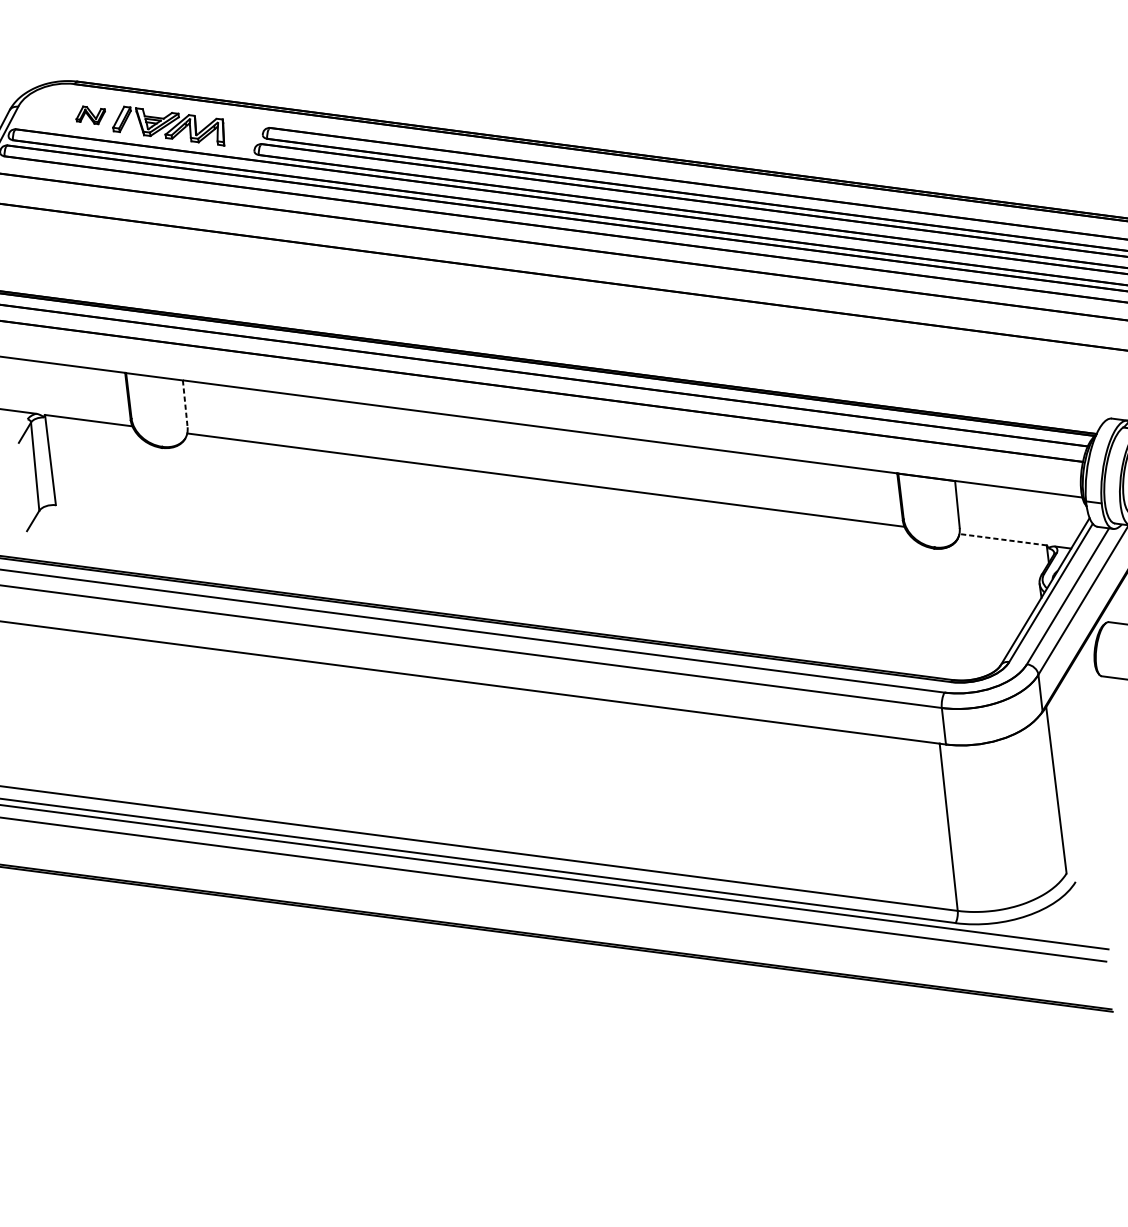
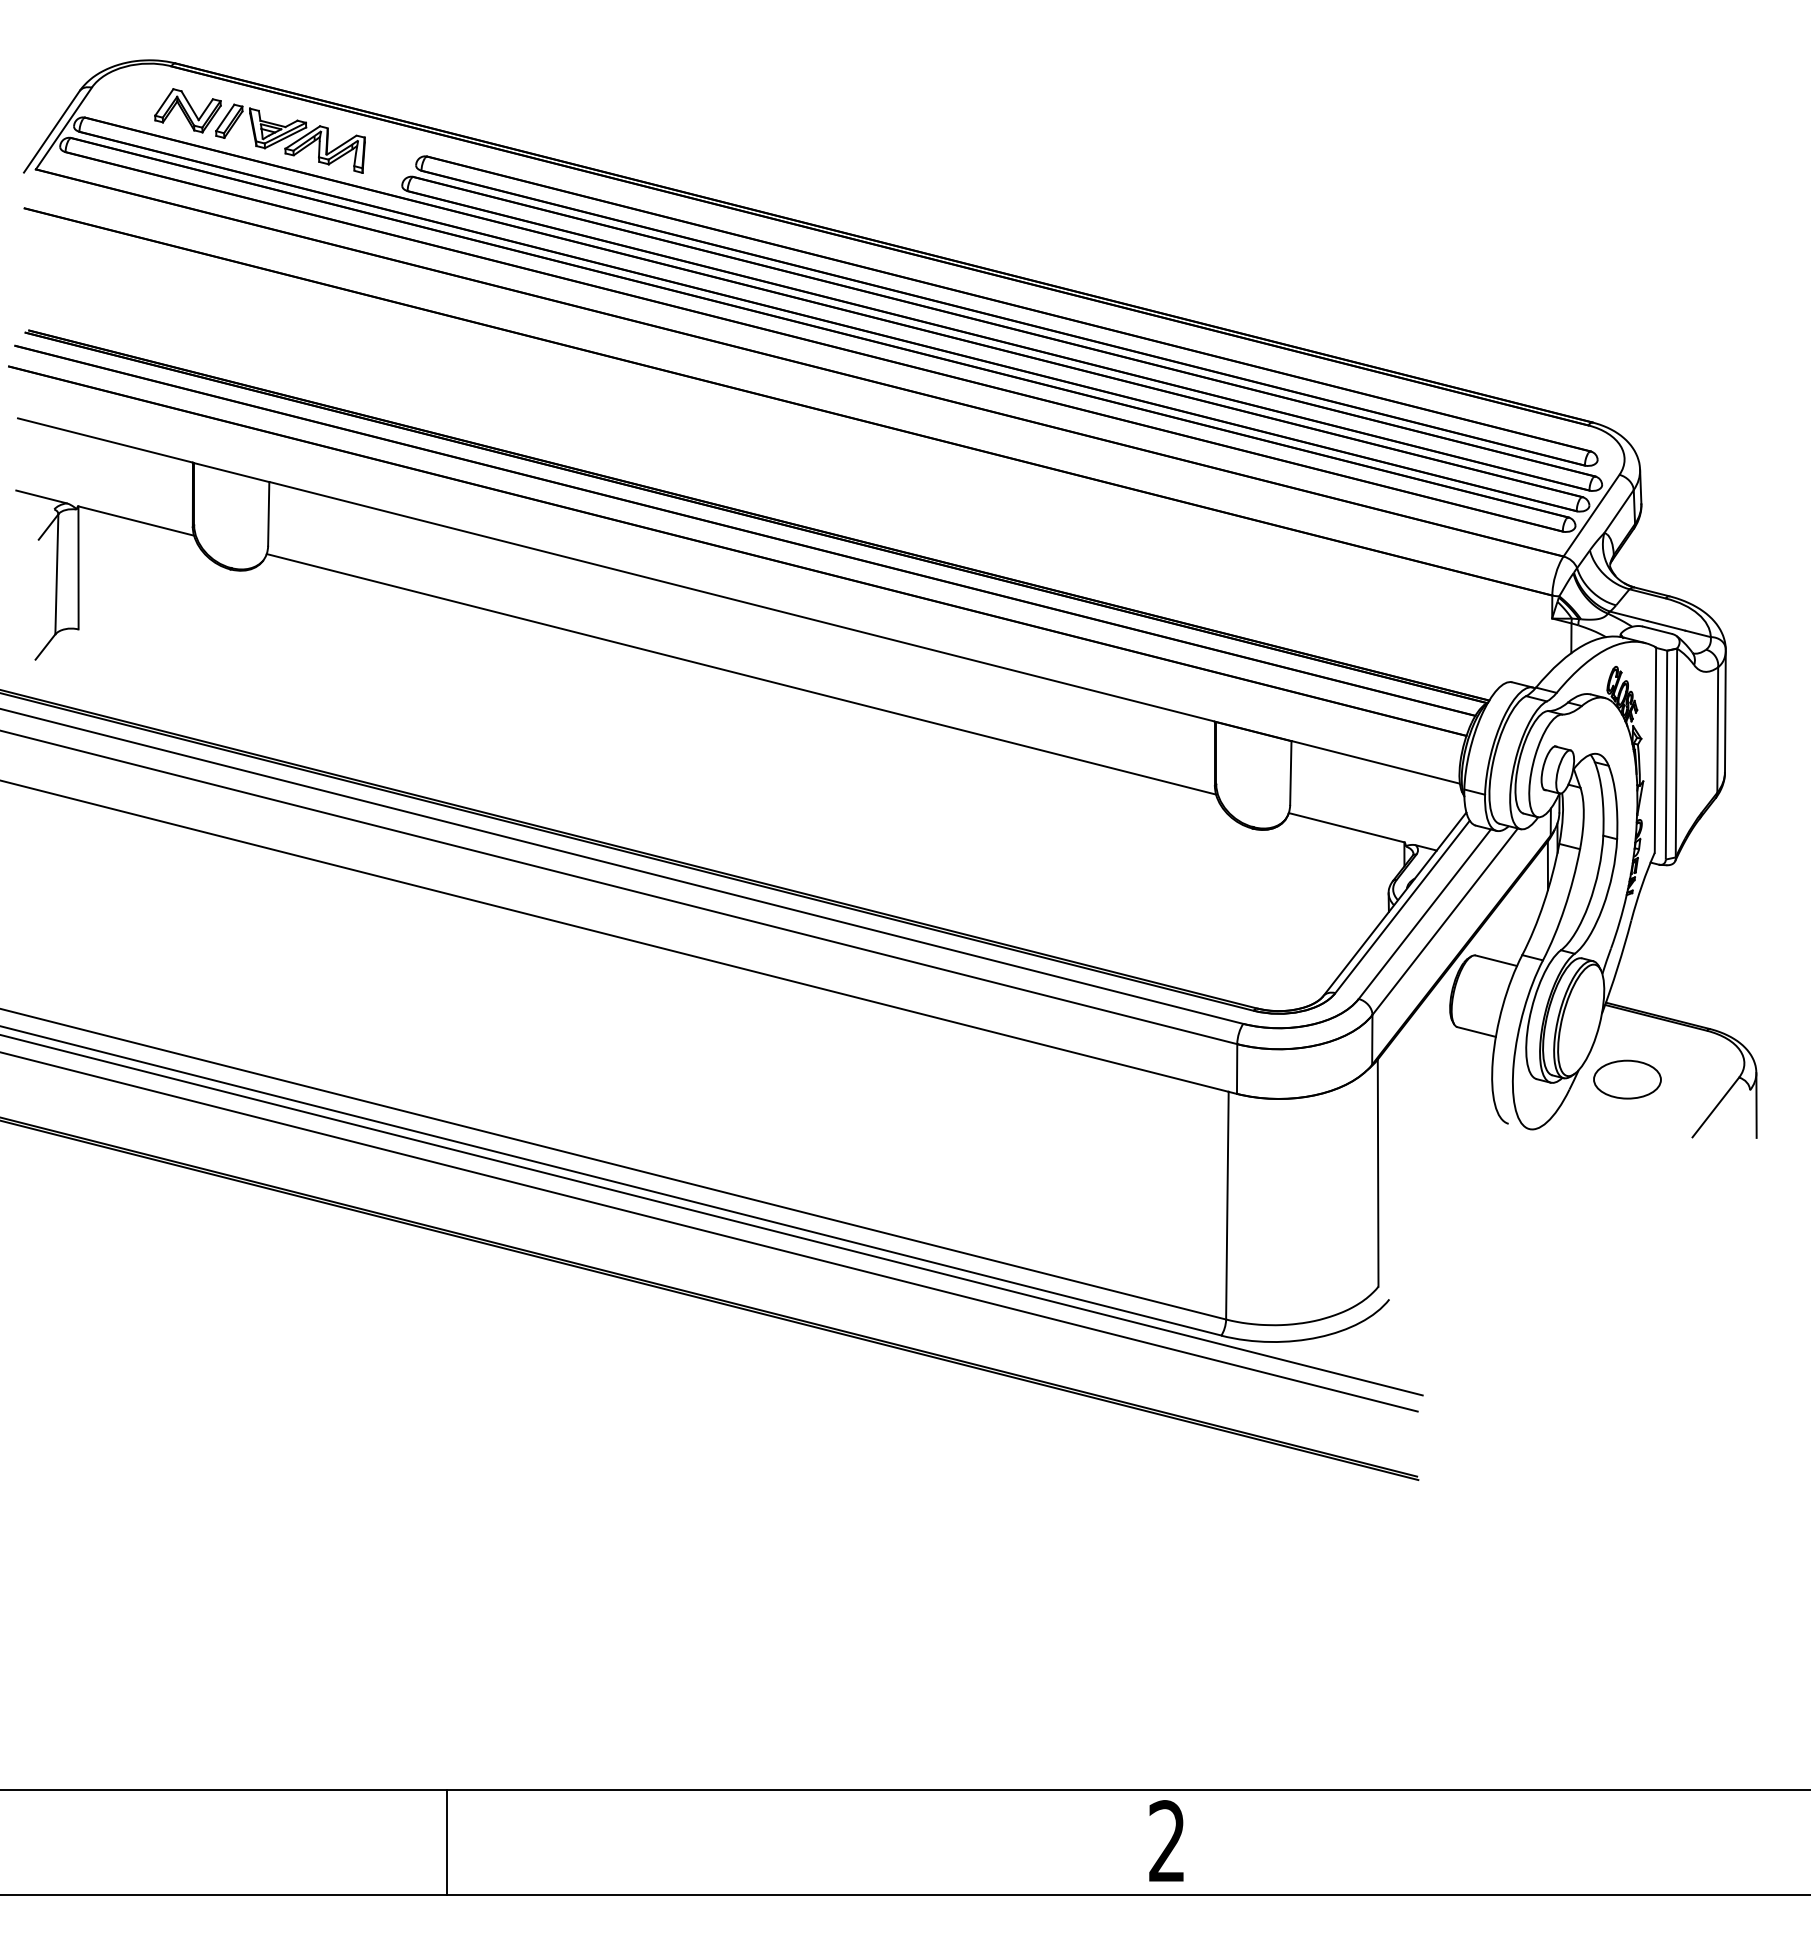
part: (90, 115) -> (187, 110), size x1.67
line: (185, 403) -> (268, 513), dashed -> solid
line: (1003, 539) -> (1346, 827), dashed -> solid

